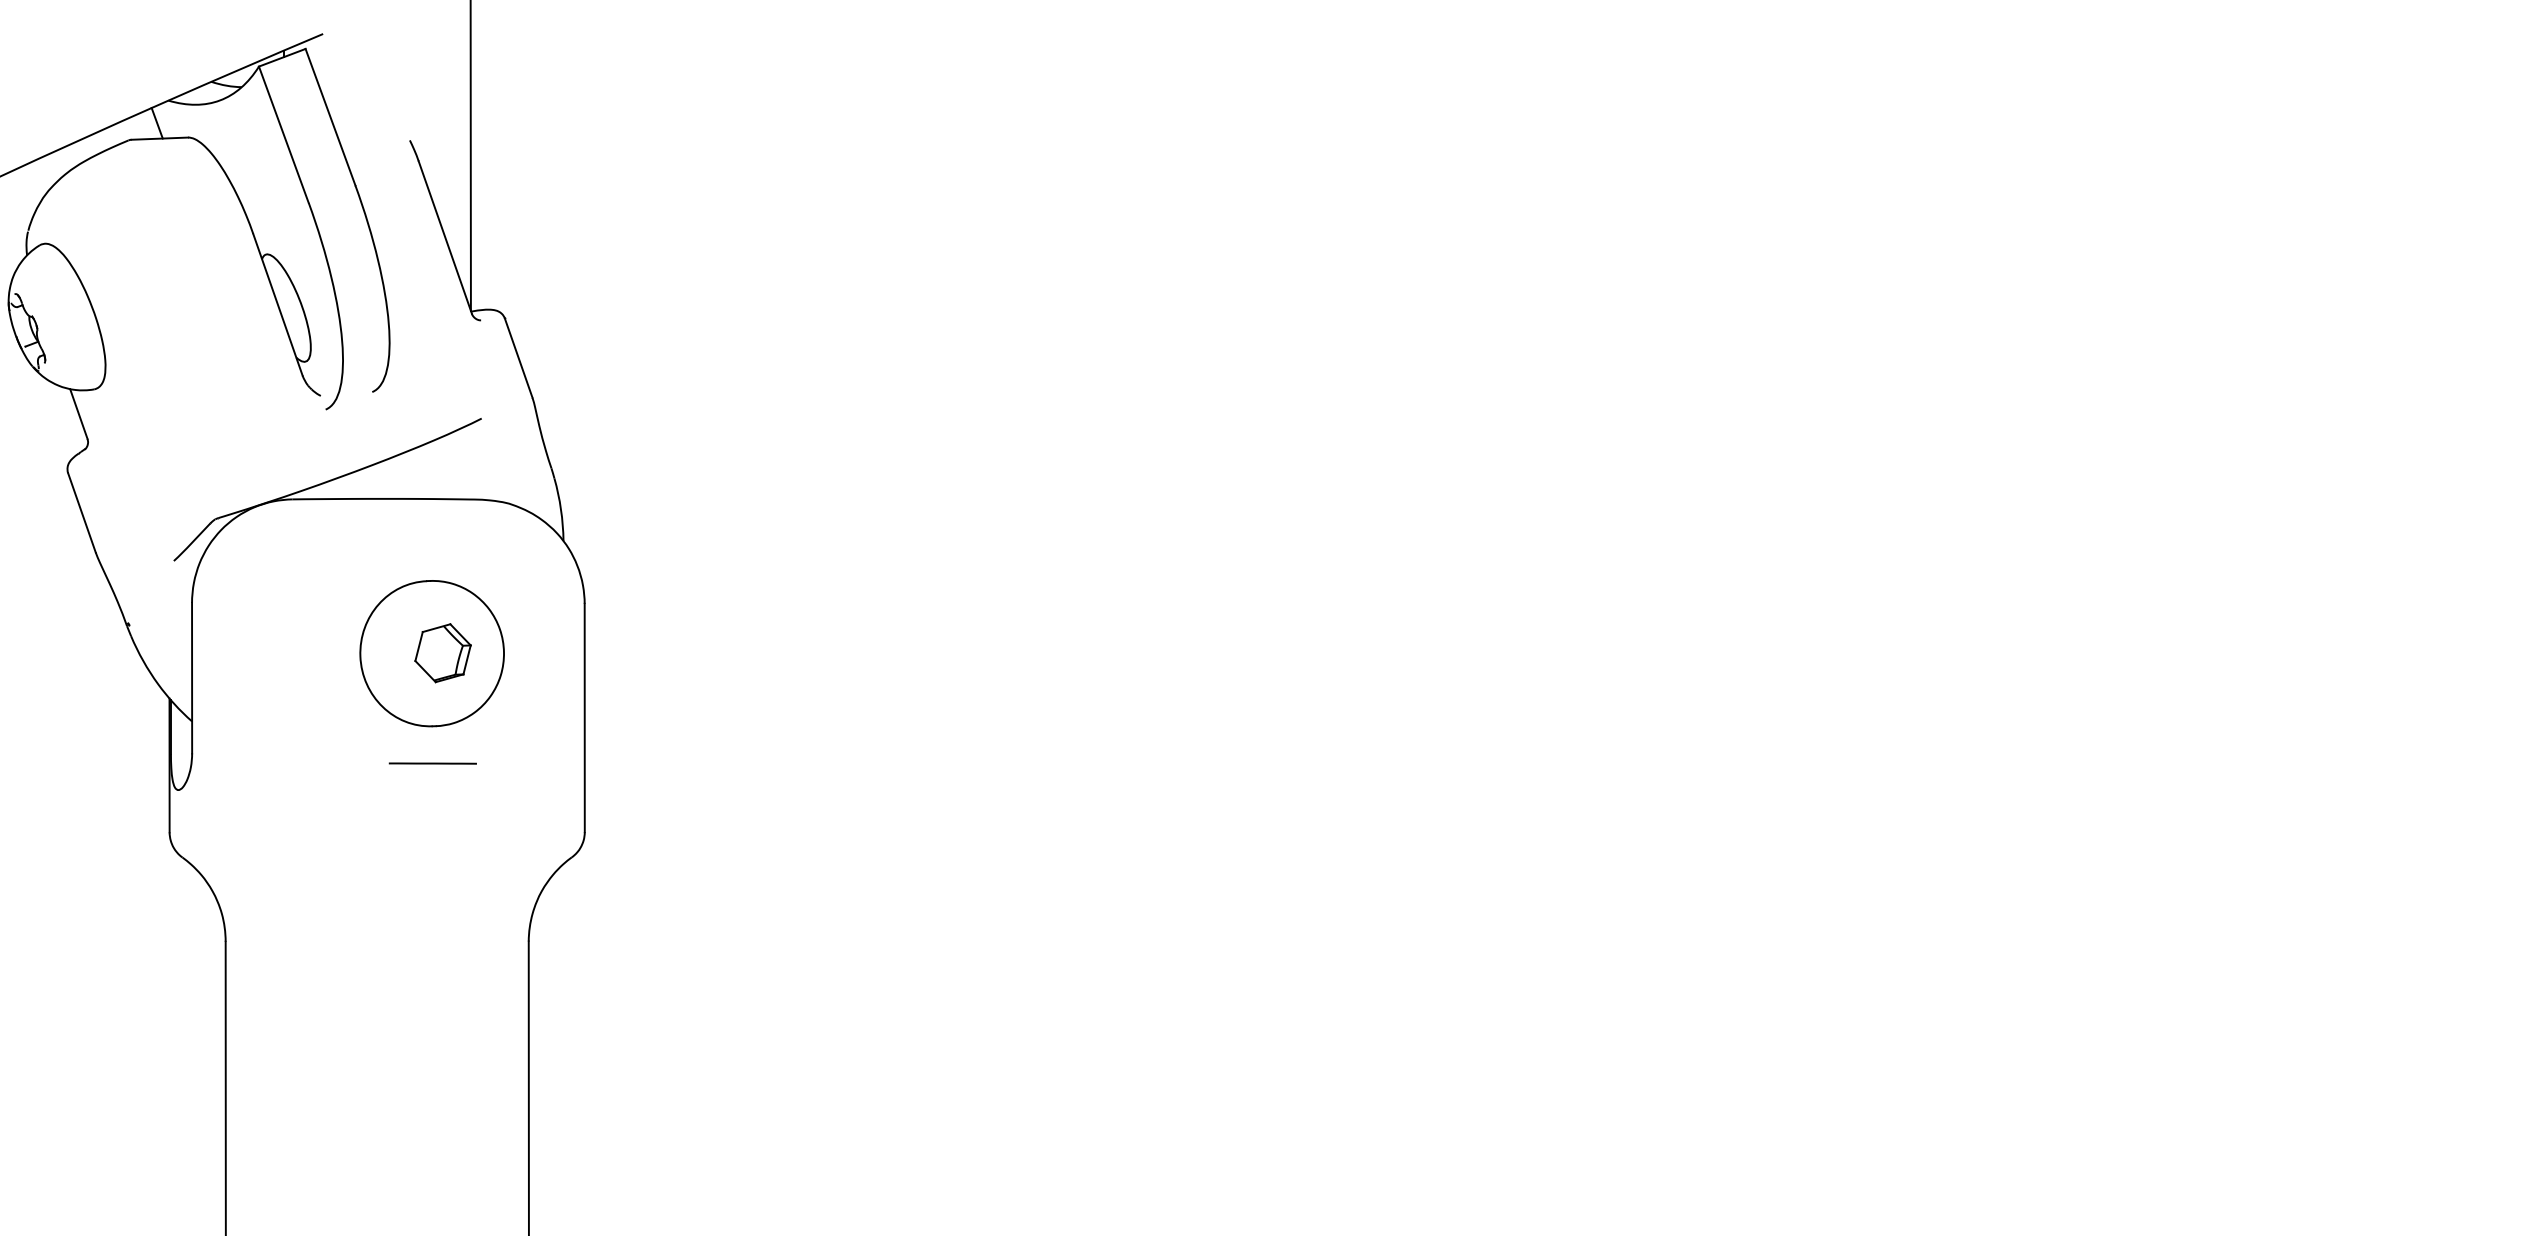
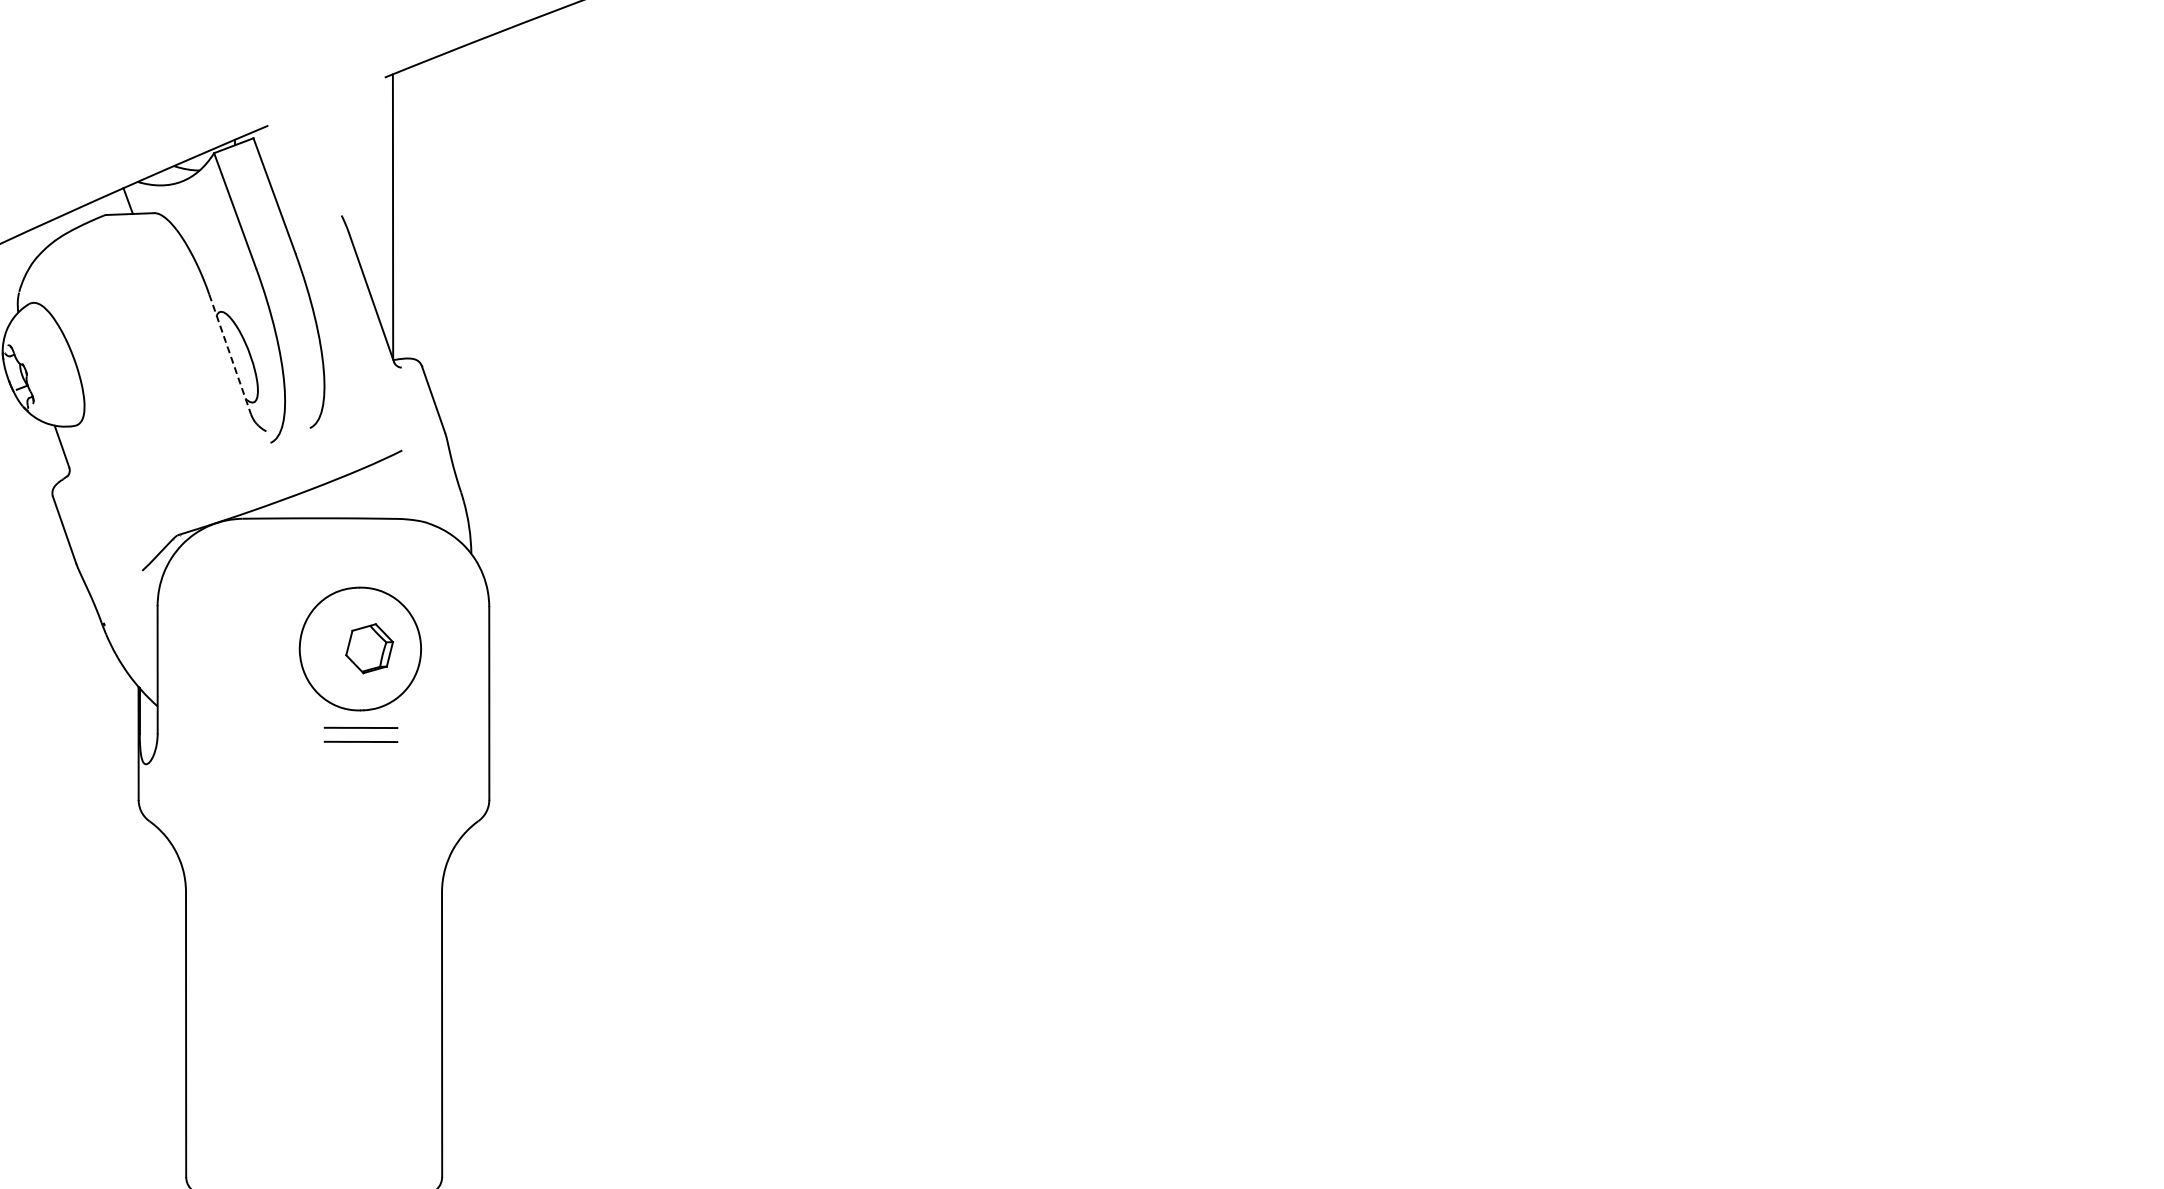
line: (278, 304) -> (230, 354), solid -> dashed
line: (432, 746) -> (360, 727), added

